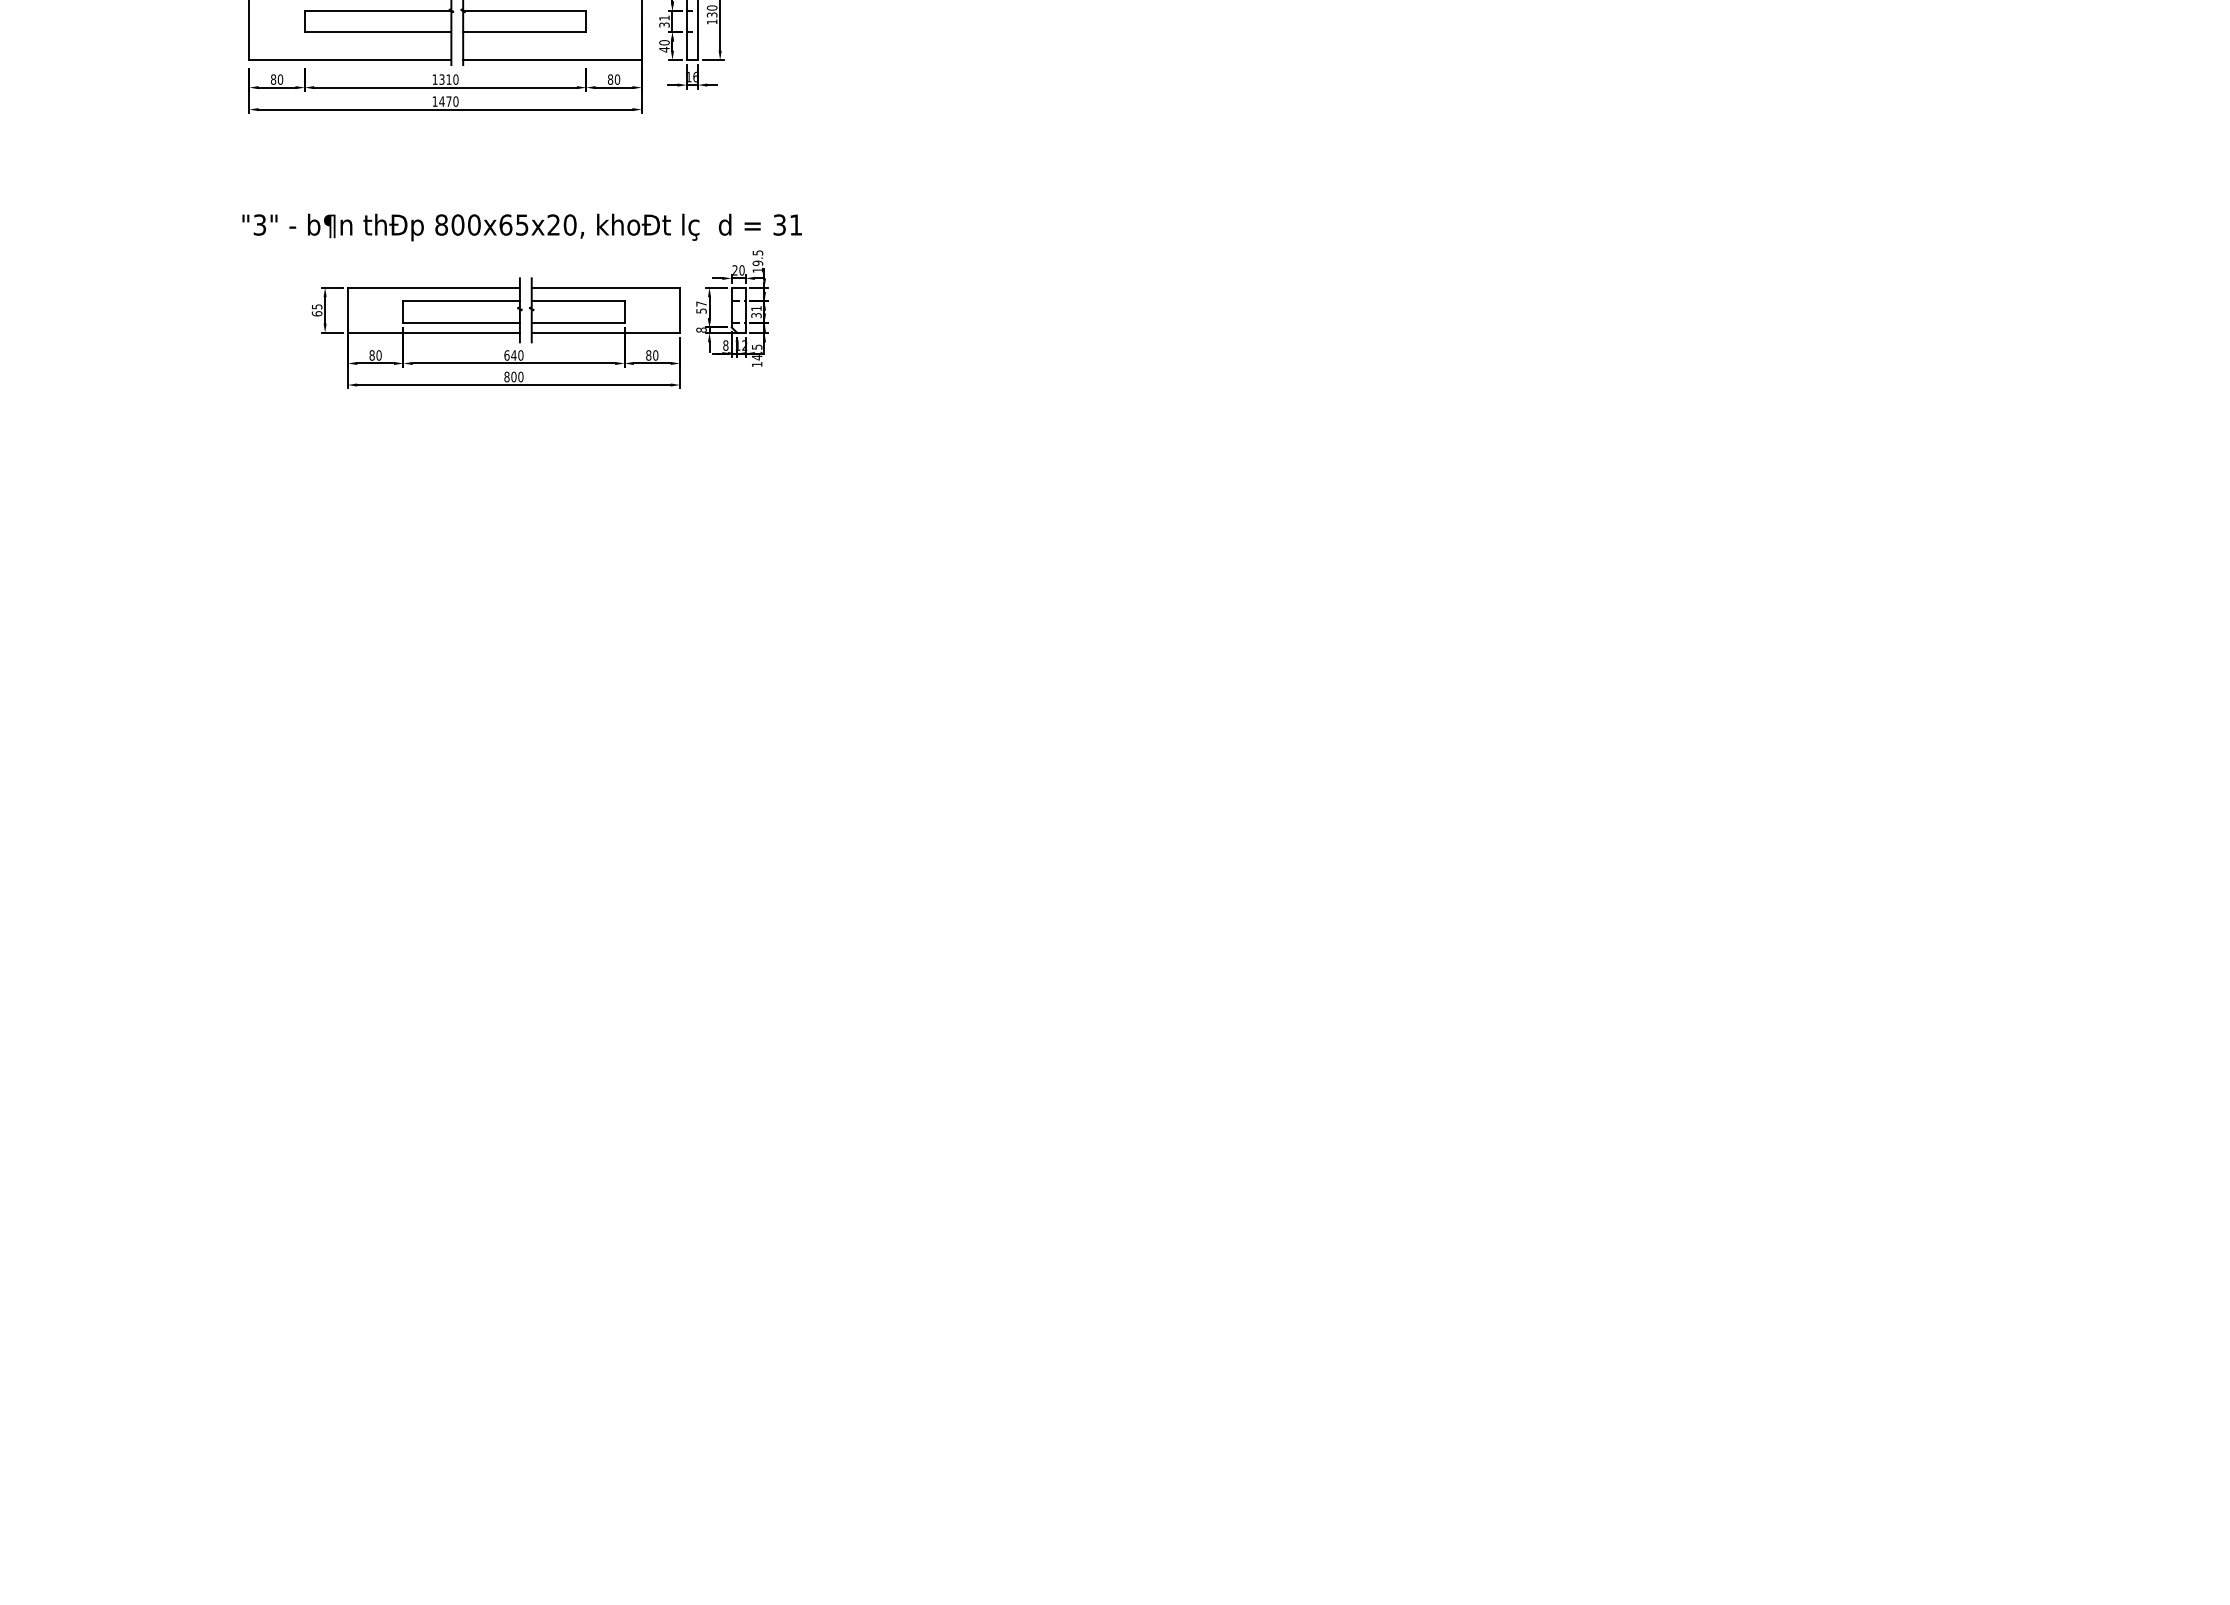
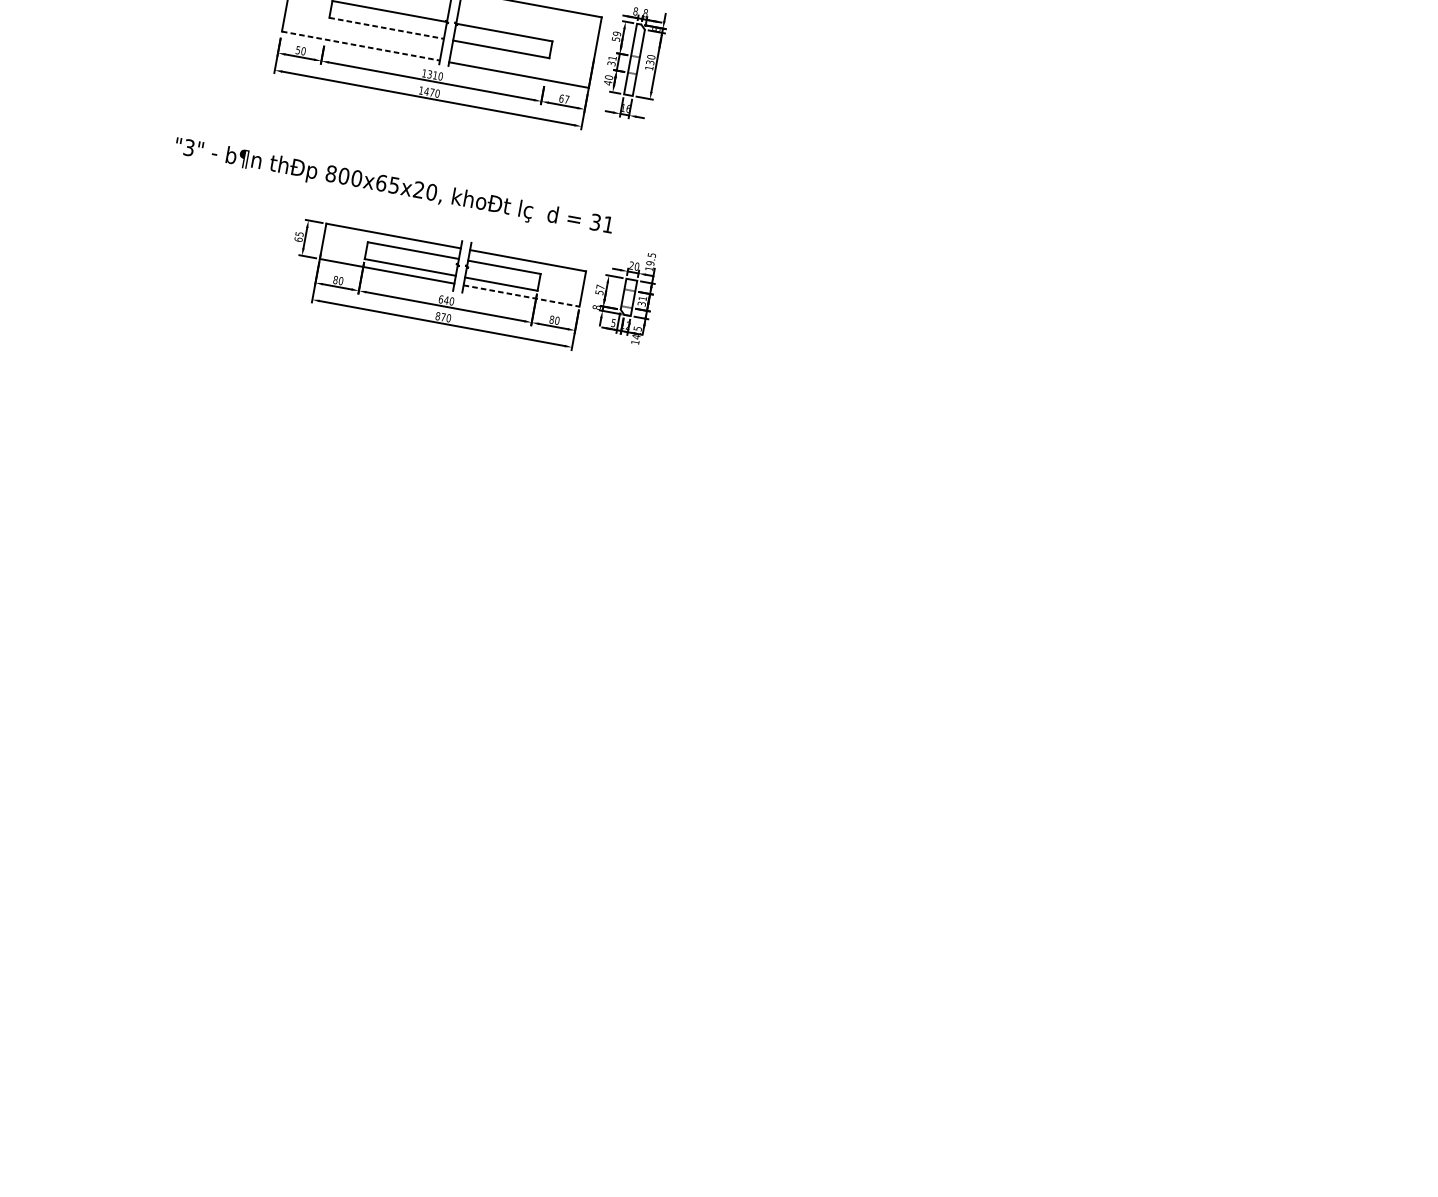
line: (378, 32) -> (386, 28), solid -> dashed
line: (350, 60) -> (361, 46), solid -> dashed
text: (273, 79) -> (298, 50), 80 -> 50
text: (613, 79) -> (563, 98), 80 -> 67
text: (521, 227) -> (393, 187), moved
line: (606, 332) -> (522, 295), solid -> dashed
text: (725, 345) -> (613, 322), 8 -> 5
text: (513, 376) -> (443, 316), 800 -> 870

